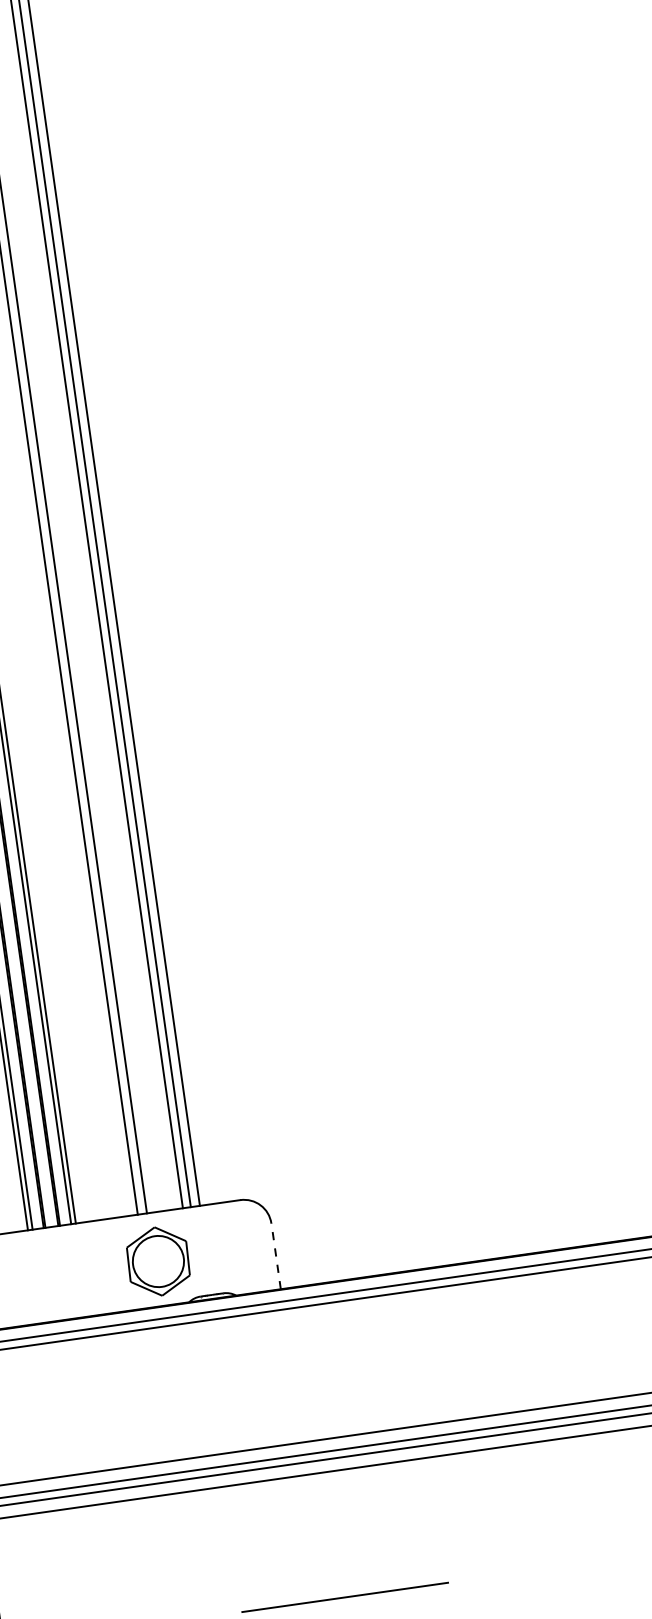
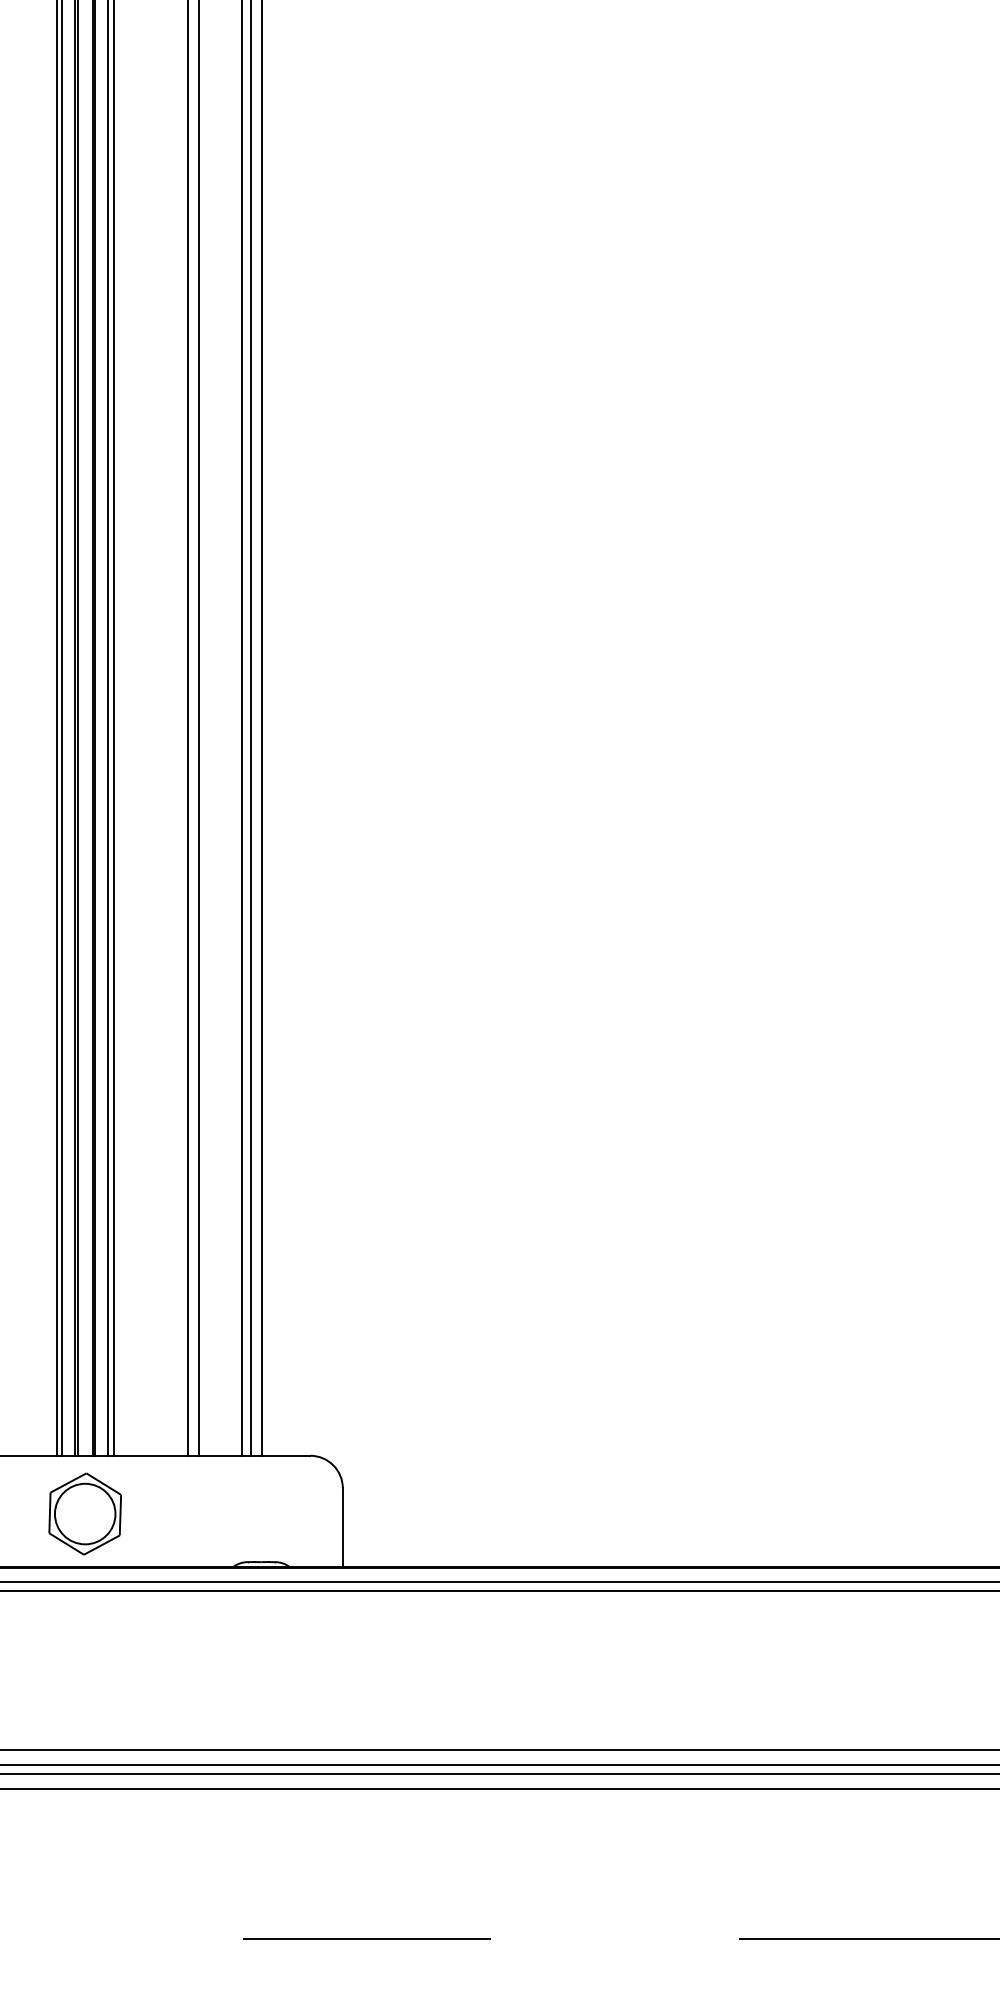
line: (275, 1256) -> (342, 1527), dashed -> solid
part: (157, 1261) -> (84, 1513), moved

